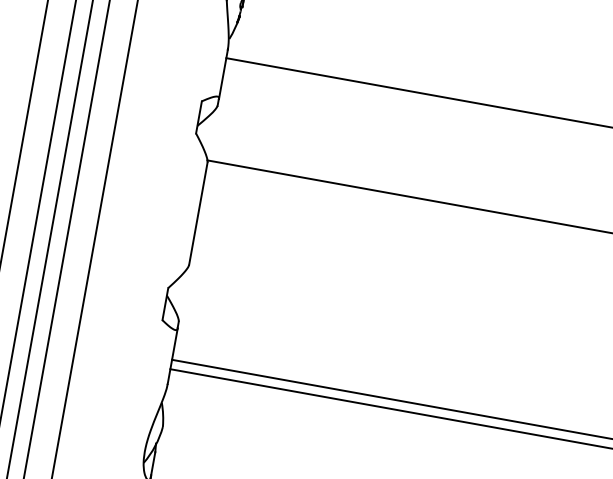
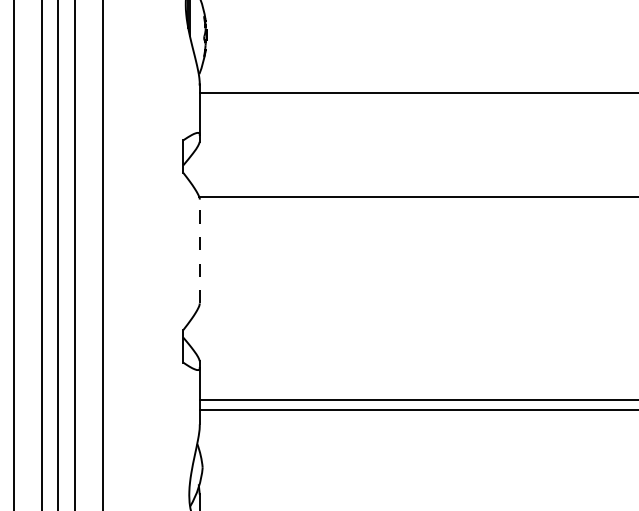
line: (198, 213) -> (199, 251), solid -> dashed

